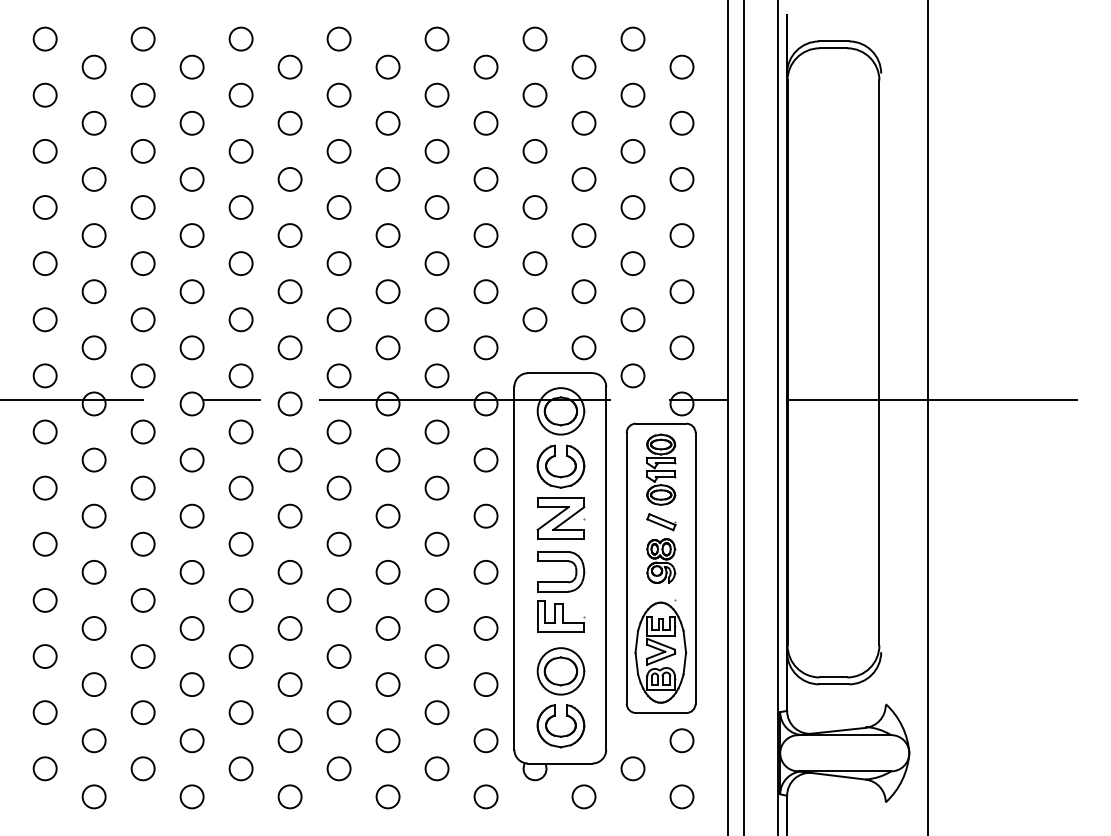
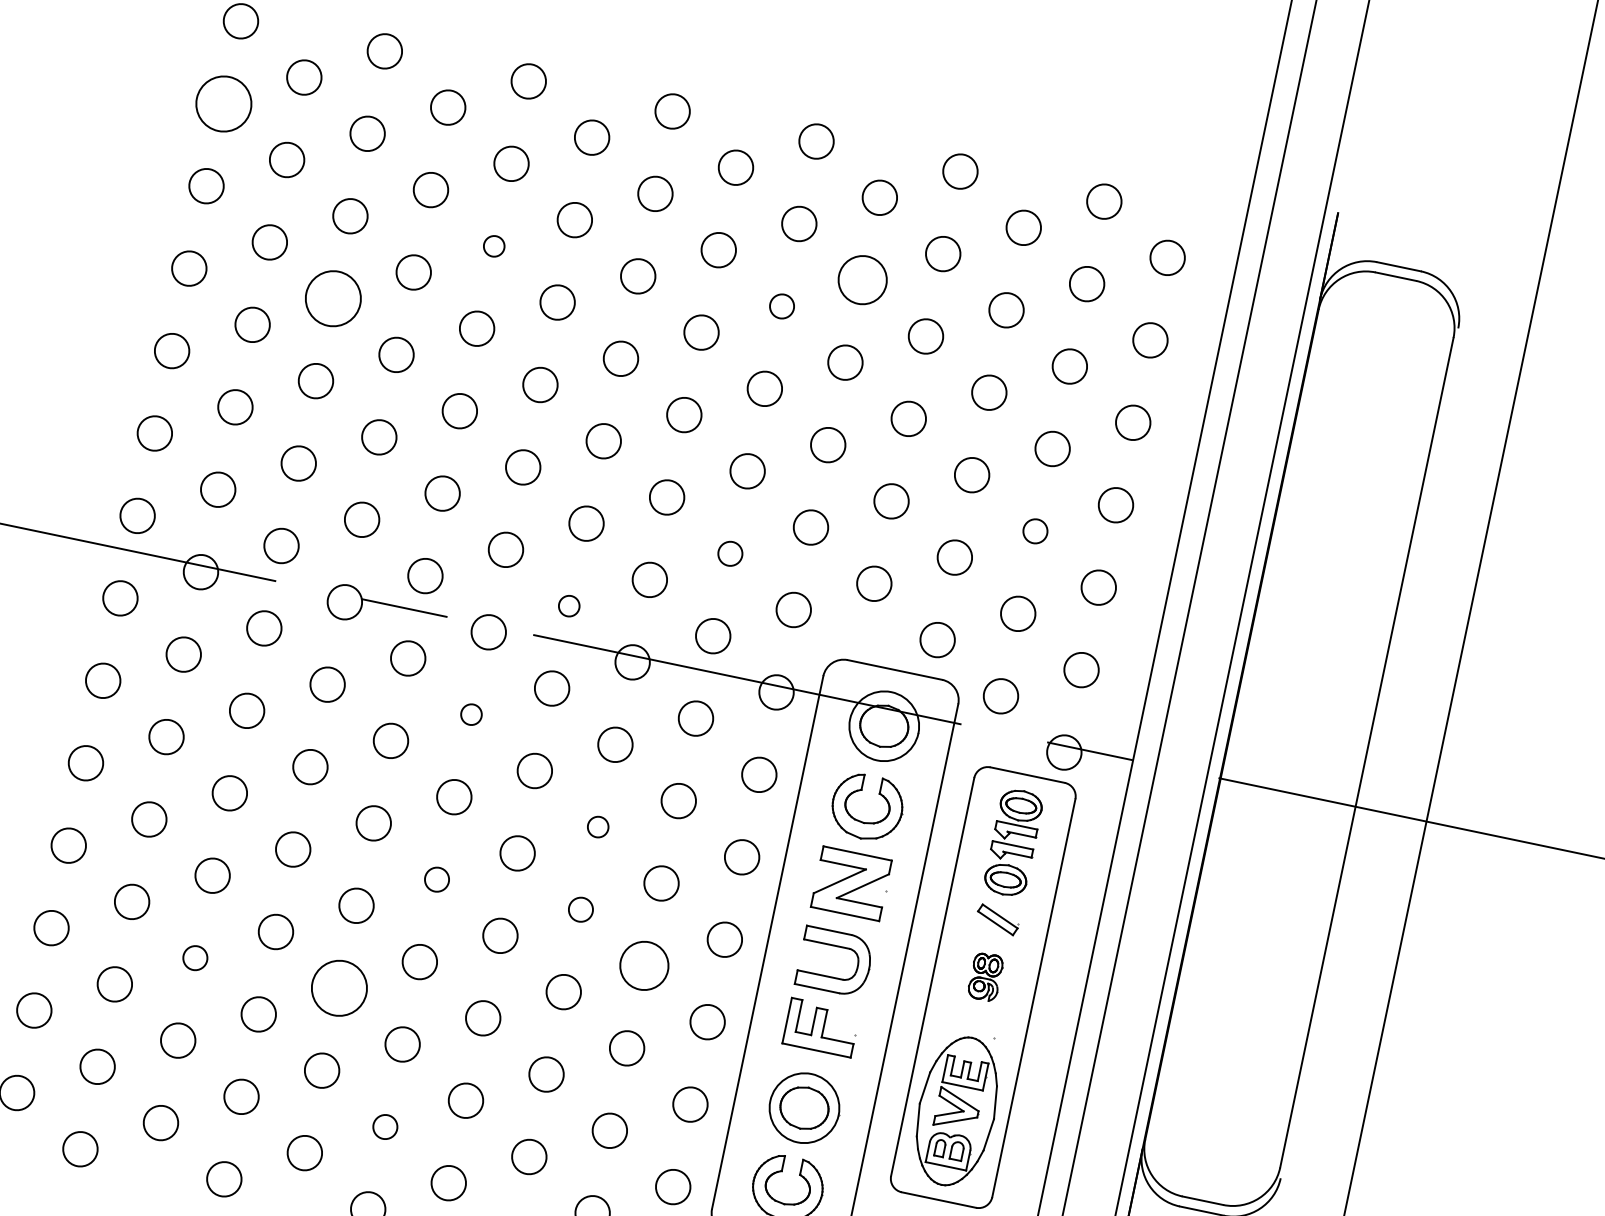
circle: (44, 94) -> (222, 102), size x1.6
circle: (485, 123) -> (861, 280), size x1.4
circle: (240, 151) -> (493, 246), size x0.6
circle: (436, 151) -> (781, 306), size x0.7
circle: (142, 207) -> (332, 298), size x1.6
circle: (632, 263) -> (1034, 531), size x0.7
circle: (436, 319) -> (729, 553), size x0.7
circle: (338, 375) -> (568, 605), size x0.6
circle: (289, 459) -> (470, 713), size x0.6
circle: (387, 515) -> (597, 826), size x0.6
part: (661, 560) -> (986, 976), size x0.7
circle: (289, 572) -> (436, 879), size x0.7
circle: (387, 572) -> (580, 909), size x0.7
circle: (436, 600) -> (643, 965), size x1.4
circle: (142, 656) -> (194, 957), size x0.7
circle: (240, 656) -> (338, 987), size x1.6
circle: (289, 740) -> (384, 1126), size x0.7

